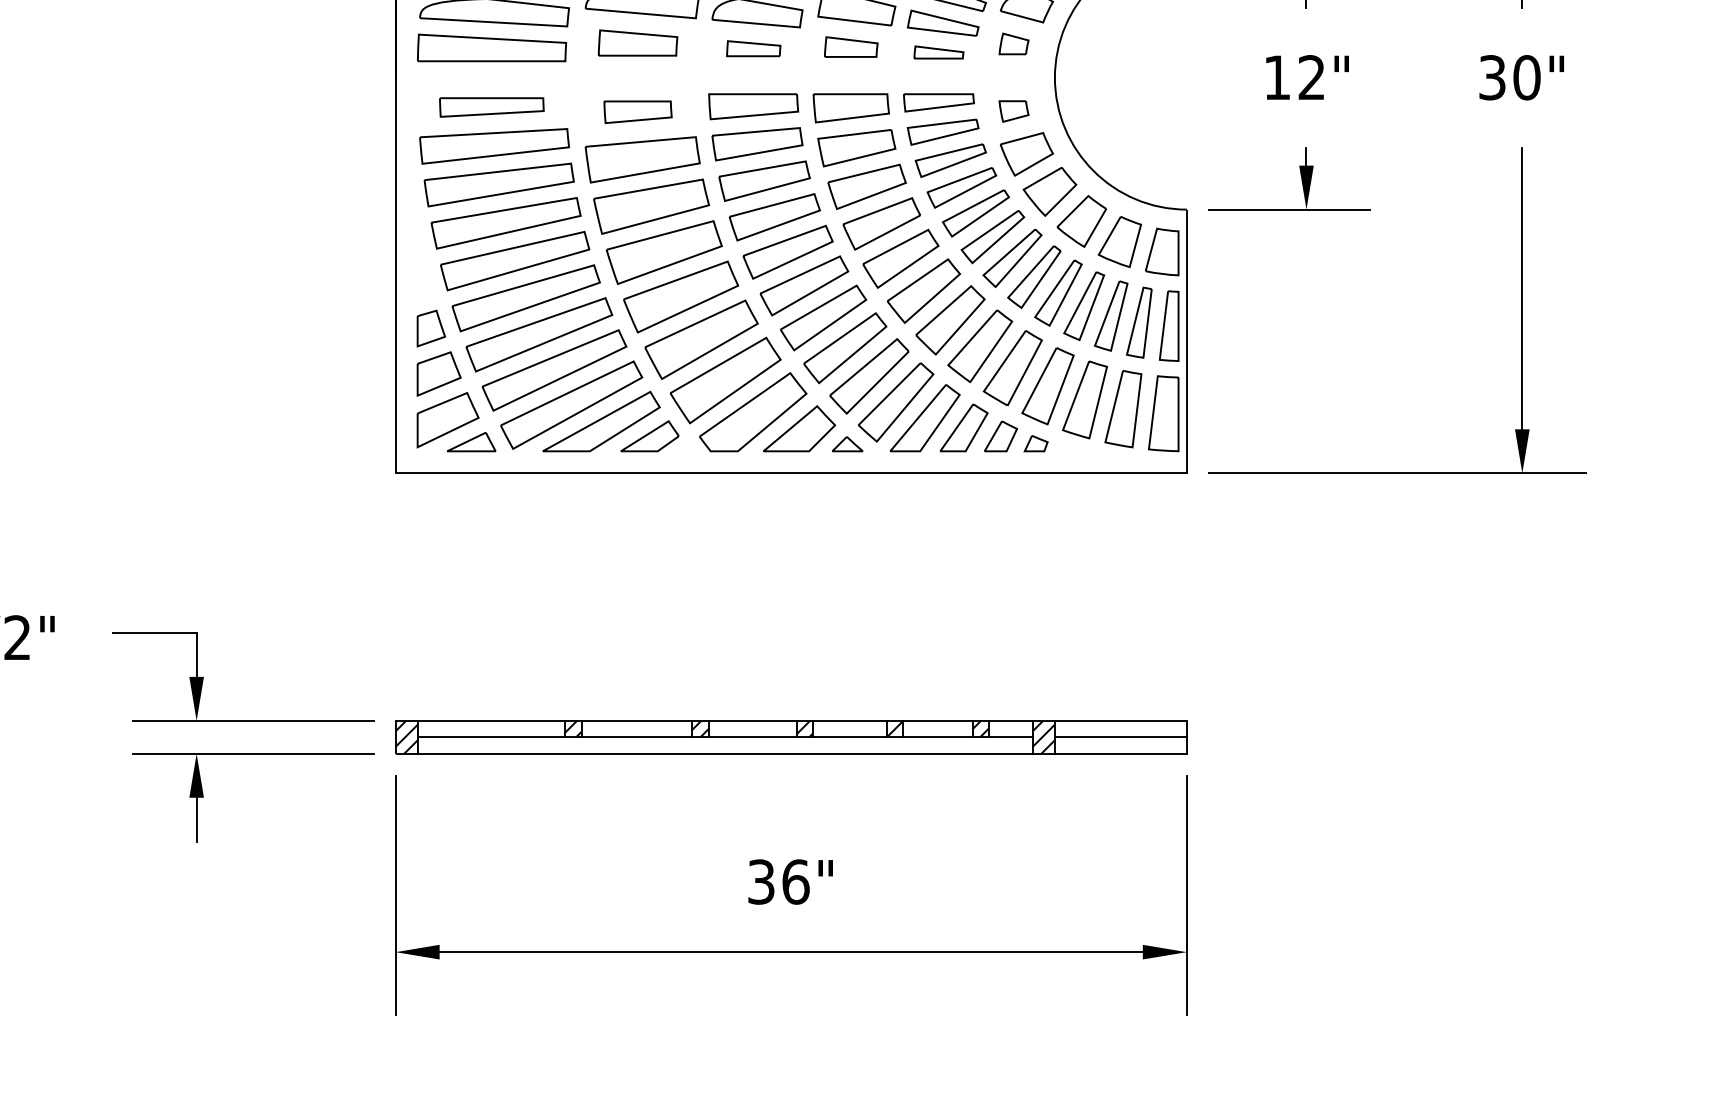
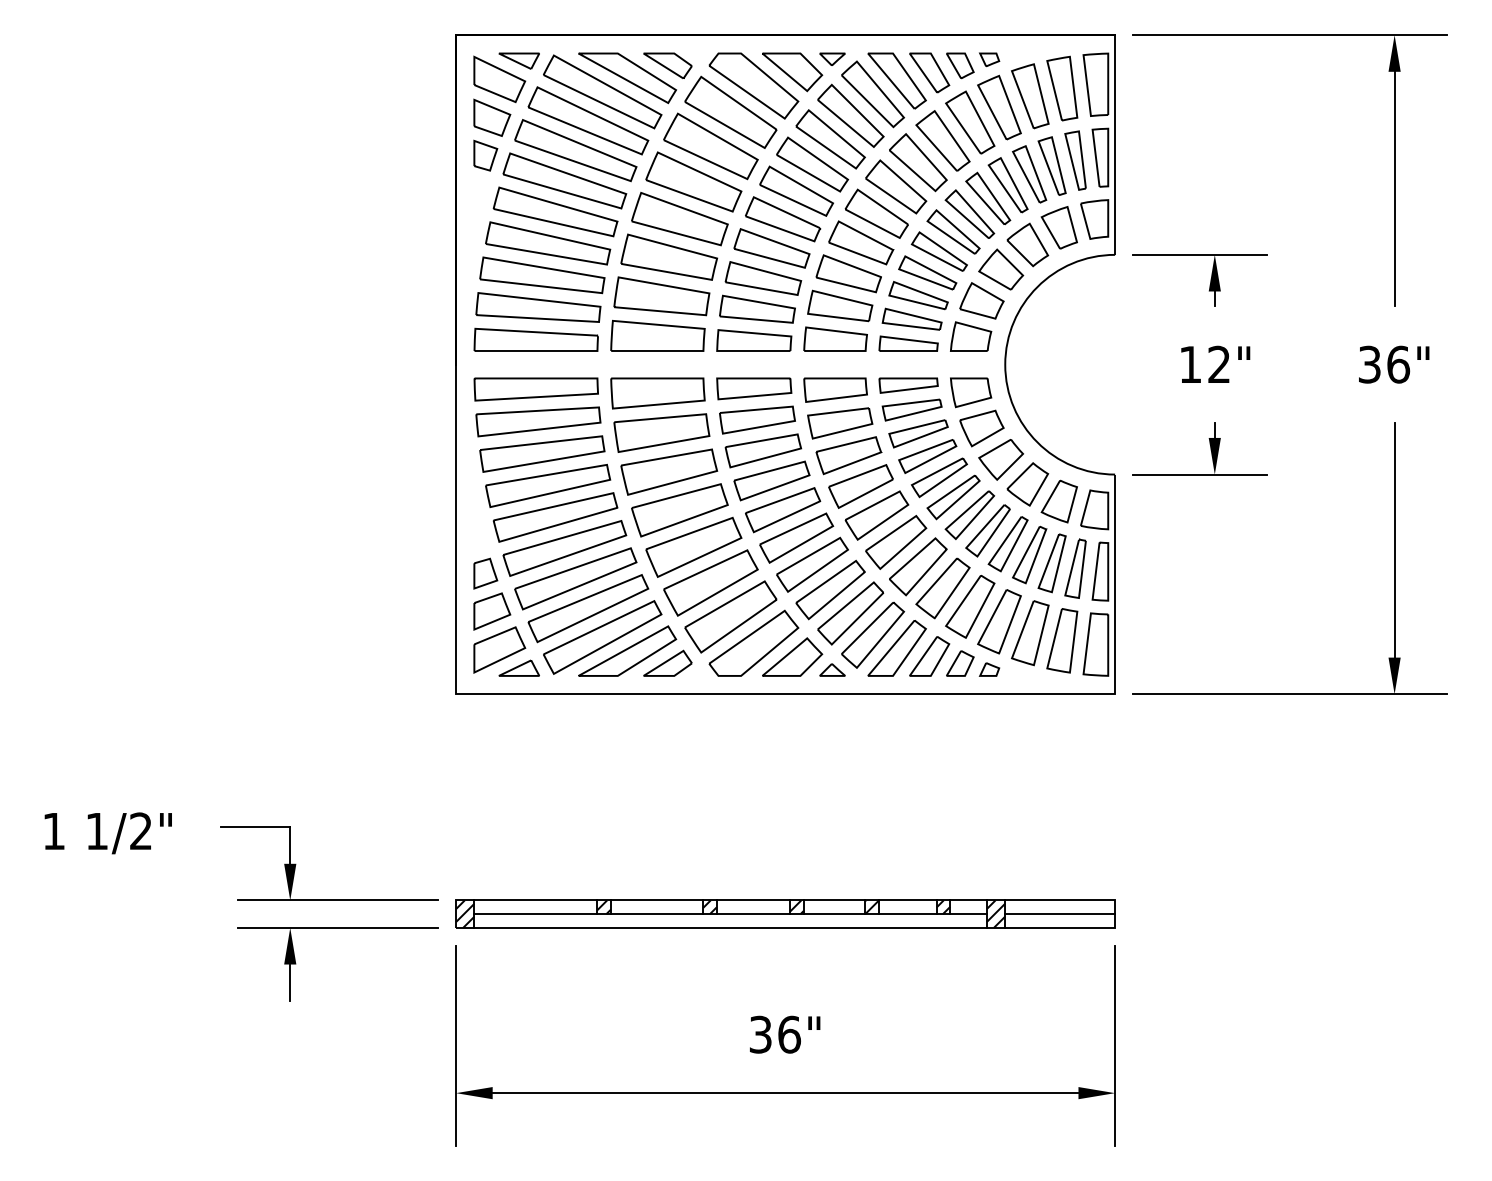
part: (637, 42) -> (657, 335), size x1.43
part: (1014, 43) -> (971, 336), size x1.67
part: (851, 46) -> (835, 338), size x1.43
part: (753, 48) -> (754, 340), size x1.67
part: (938, 52) -> (908, 343), size x1.43
text: (1526, 77) -> (1398, 364), 30" -> 36"
part: (491, 107) -> (535, 389), size x1.43
part: (1014, 111) -> (971, 392), size x1.67
part: (637, 112) -> (657, 393), size x1.67

